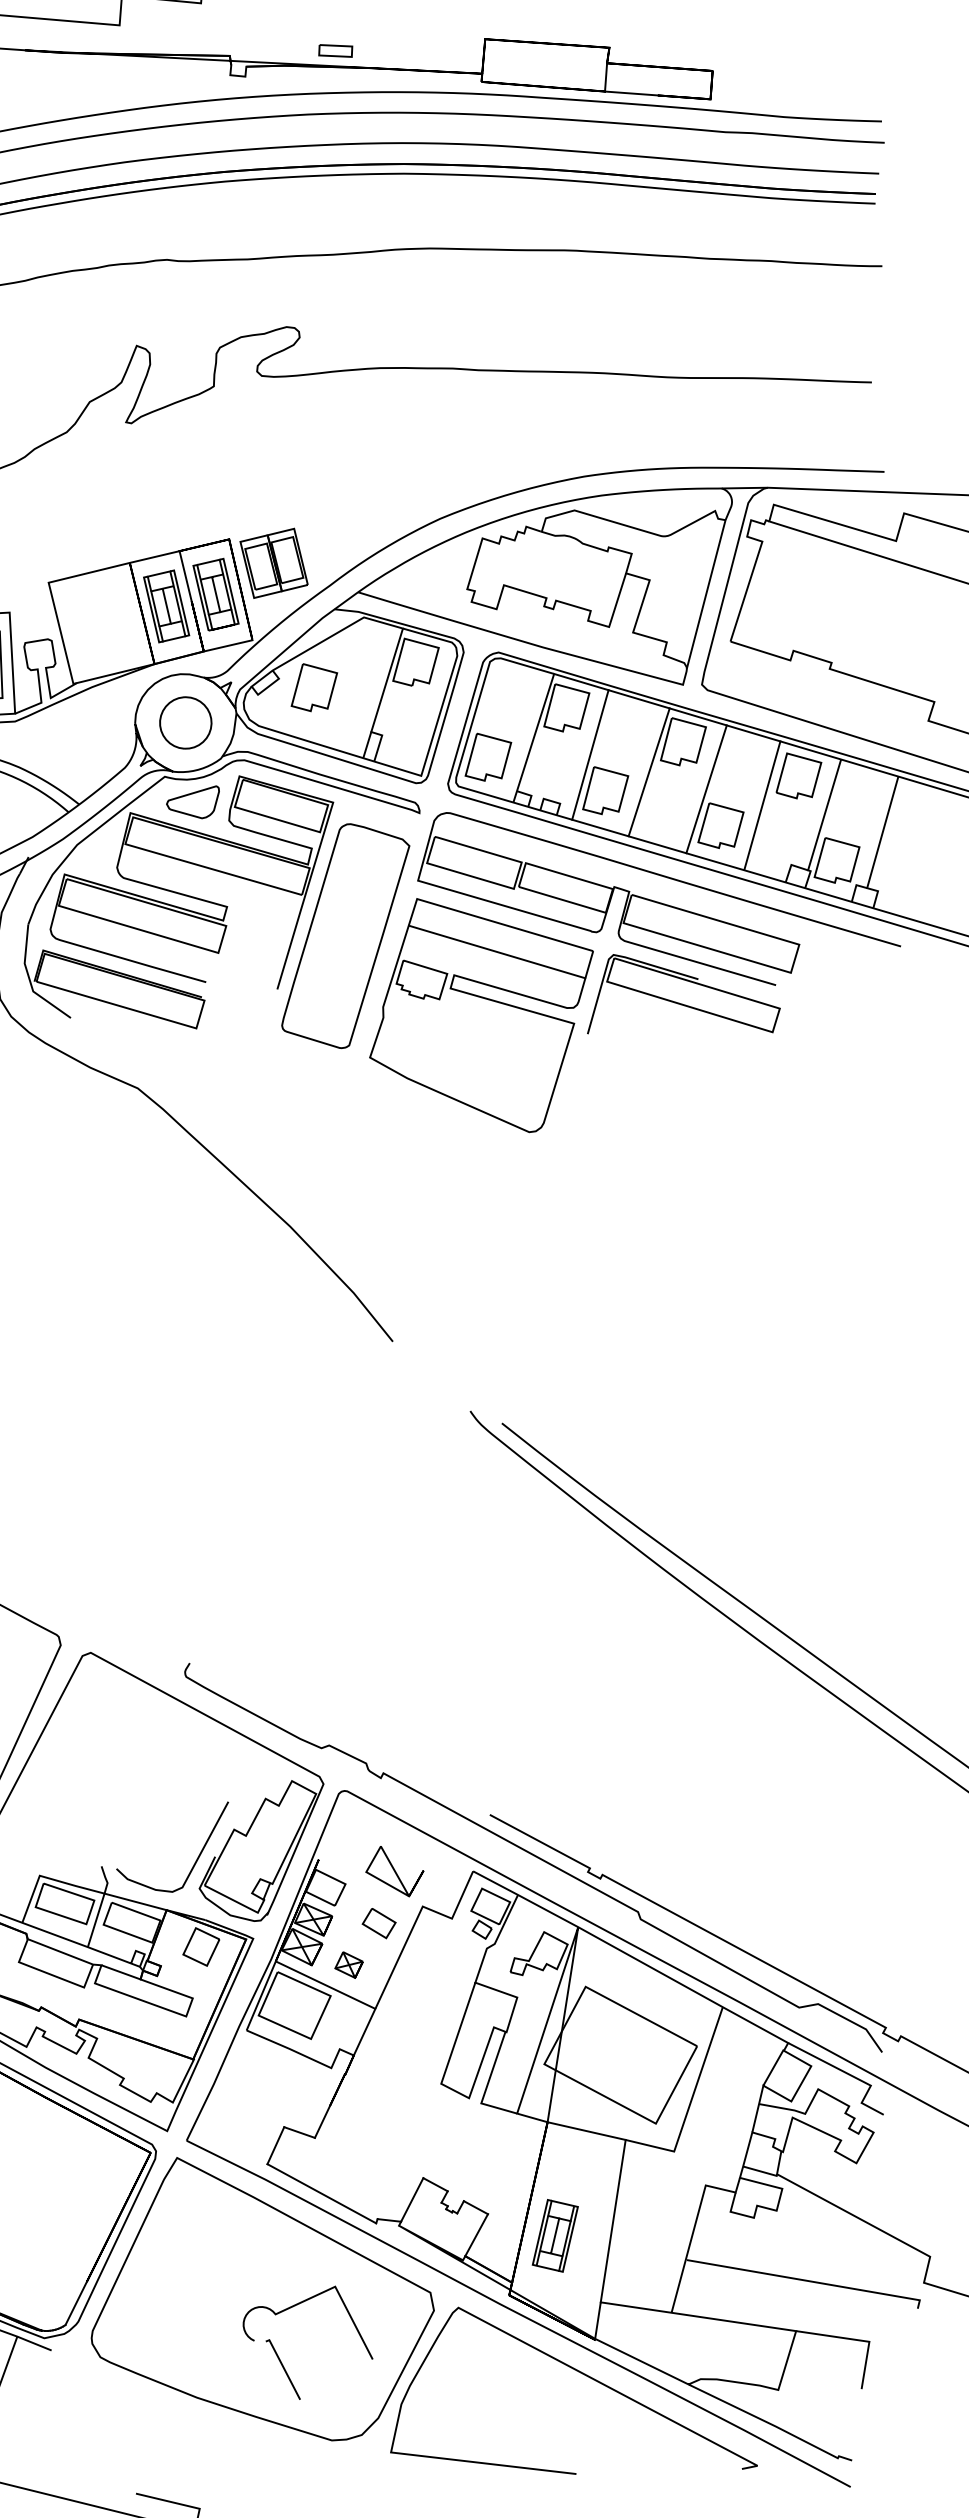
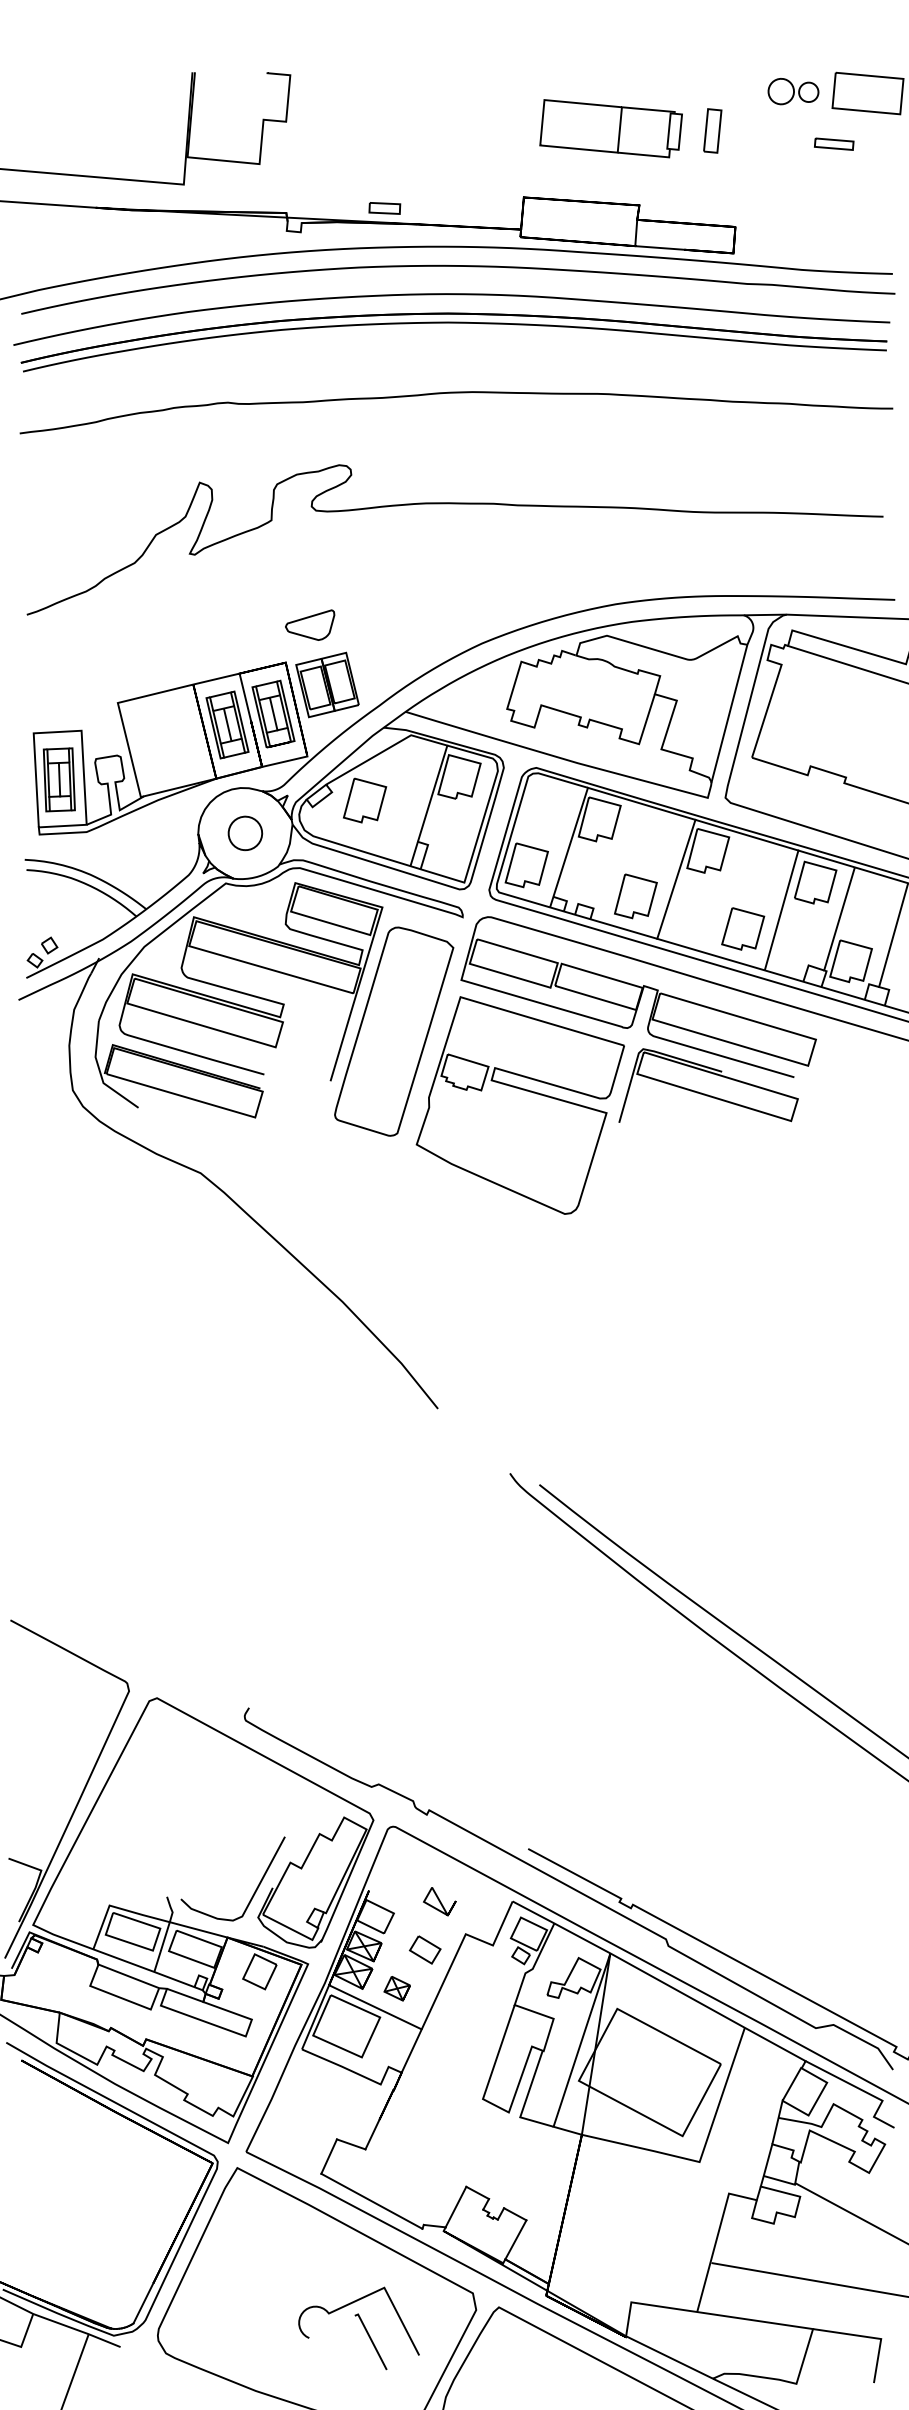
part: (185, 723) -> (245, 833), size x0.7
line: (590, 754) -> (621, 862), removed
line: (706, 788) -> (729, 894), removed
part: (193, 801) -> (310, 624), moved
line: (496, 952) -> (534, 1046), removed
part: (394, 1871) -> (439, 1901), size x0.6
line: (612, 2220) -> (642, 2226), removed
part: (554, 2235) -> (588, 2240), removed
line: (282, 2368) -> (370, 2340), moved

